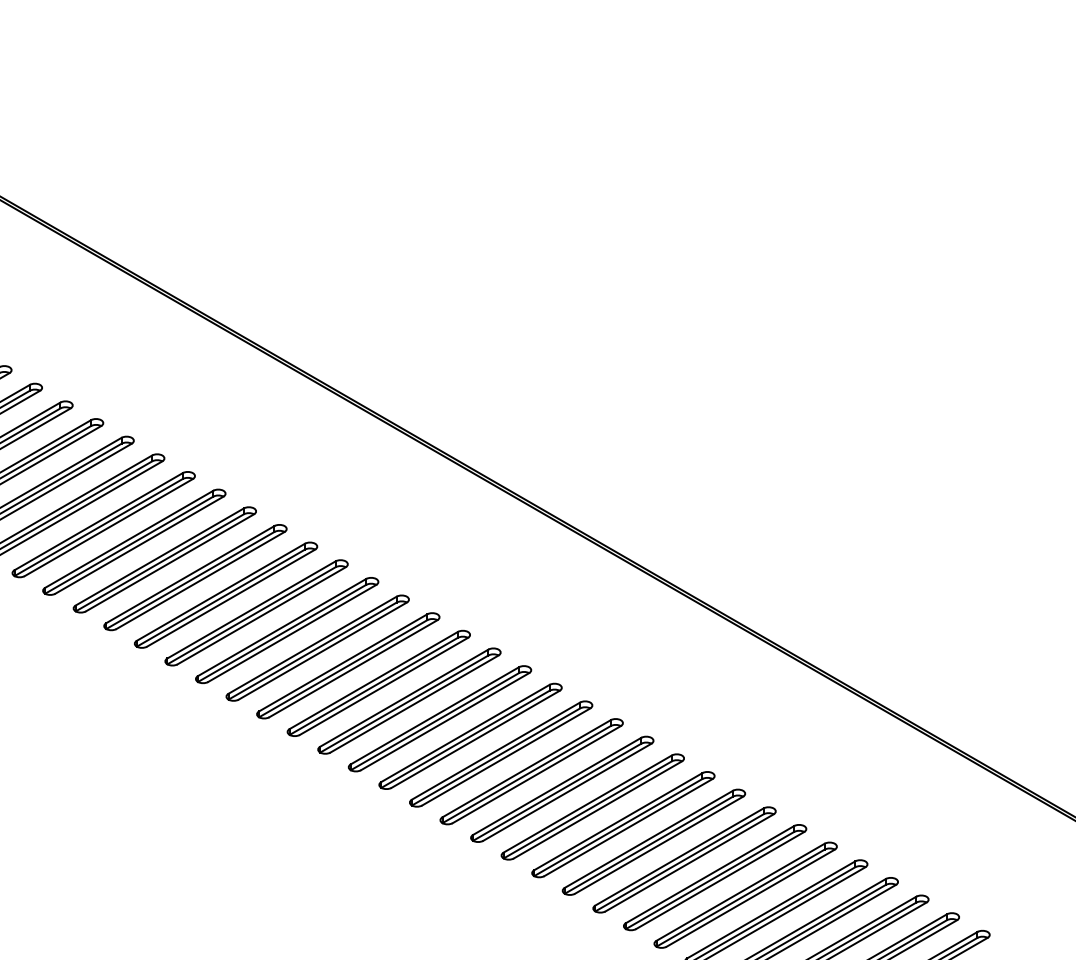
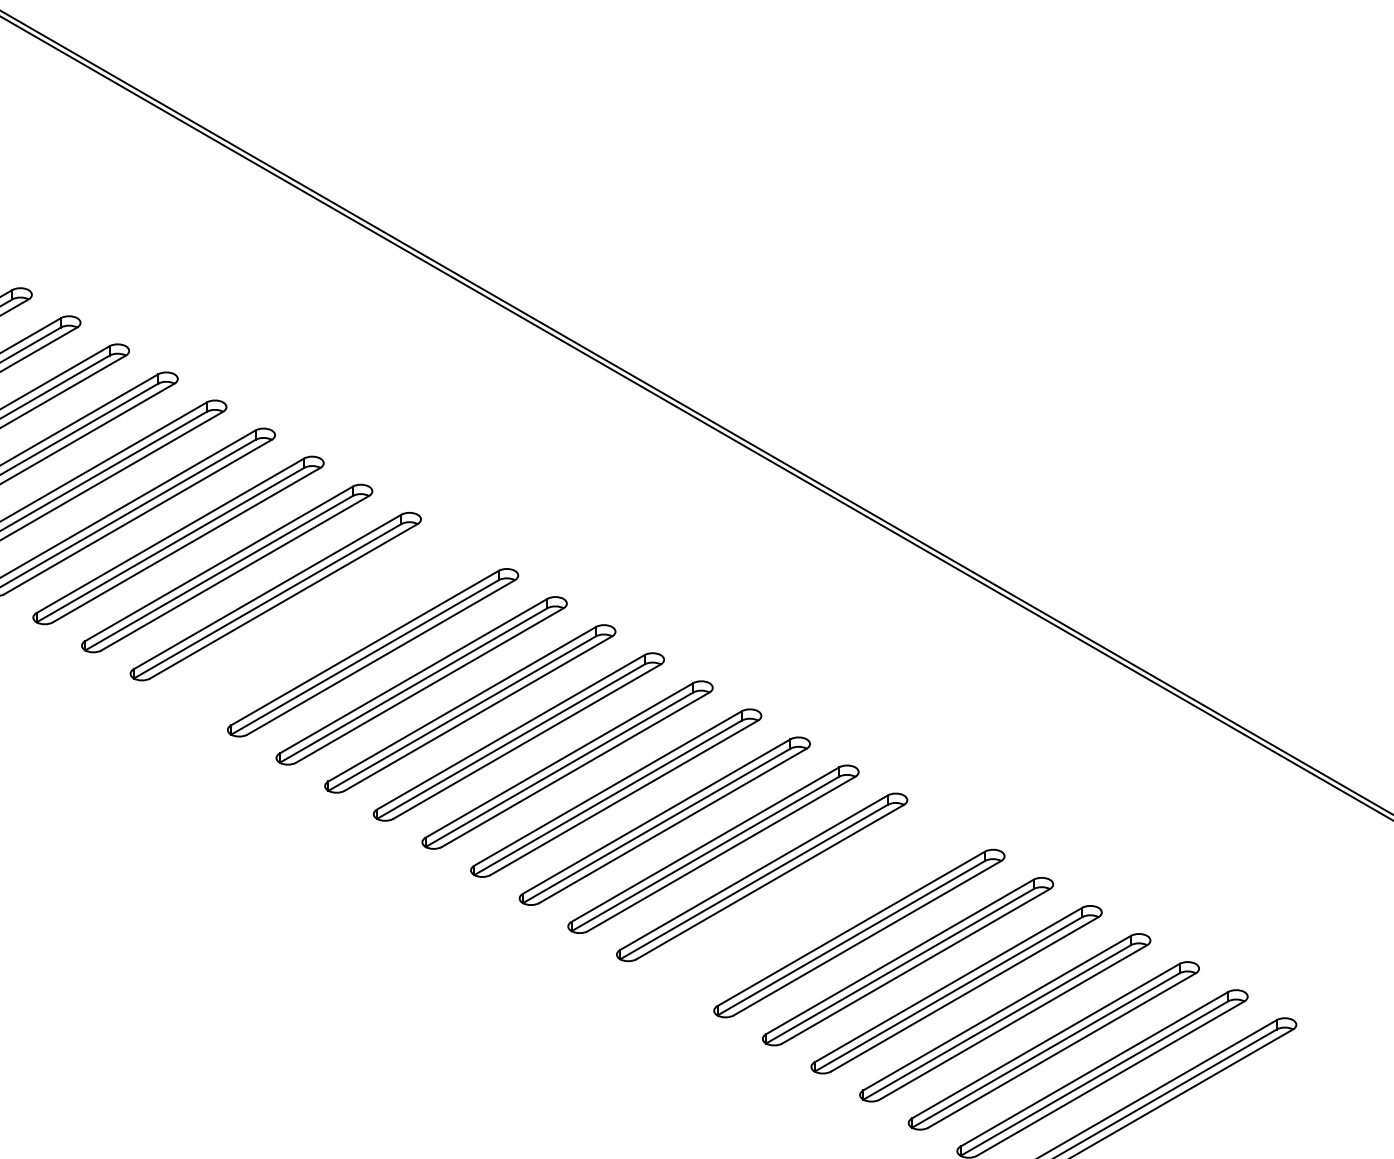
part: (378, 682) -> (323, 623), removed
part: (684, 859) -> (810, 904), removed

